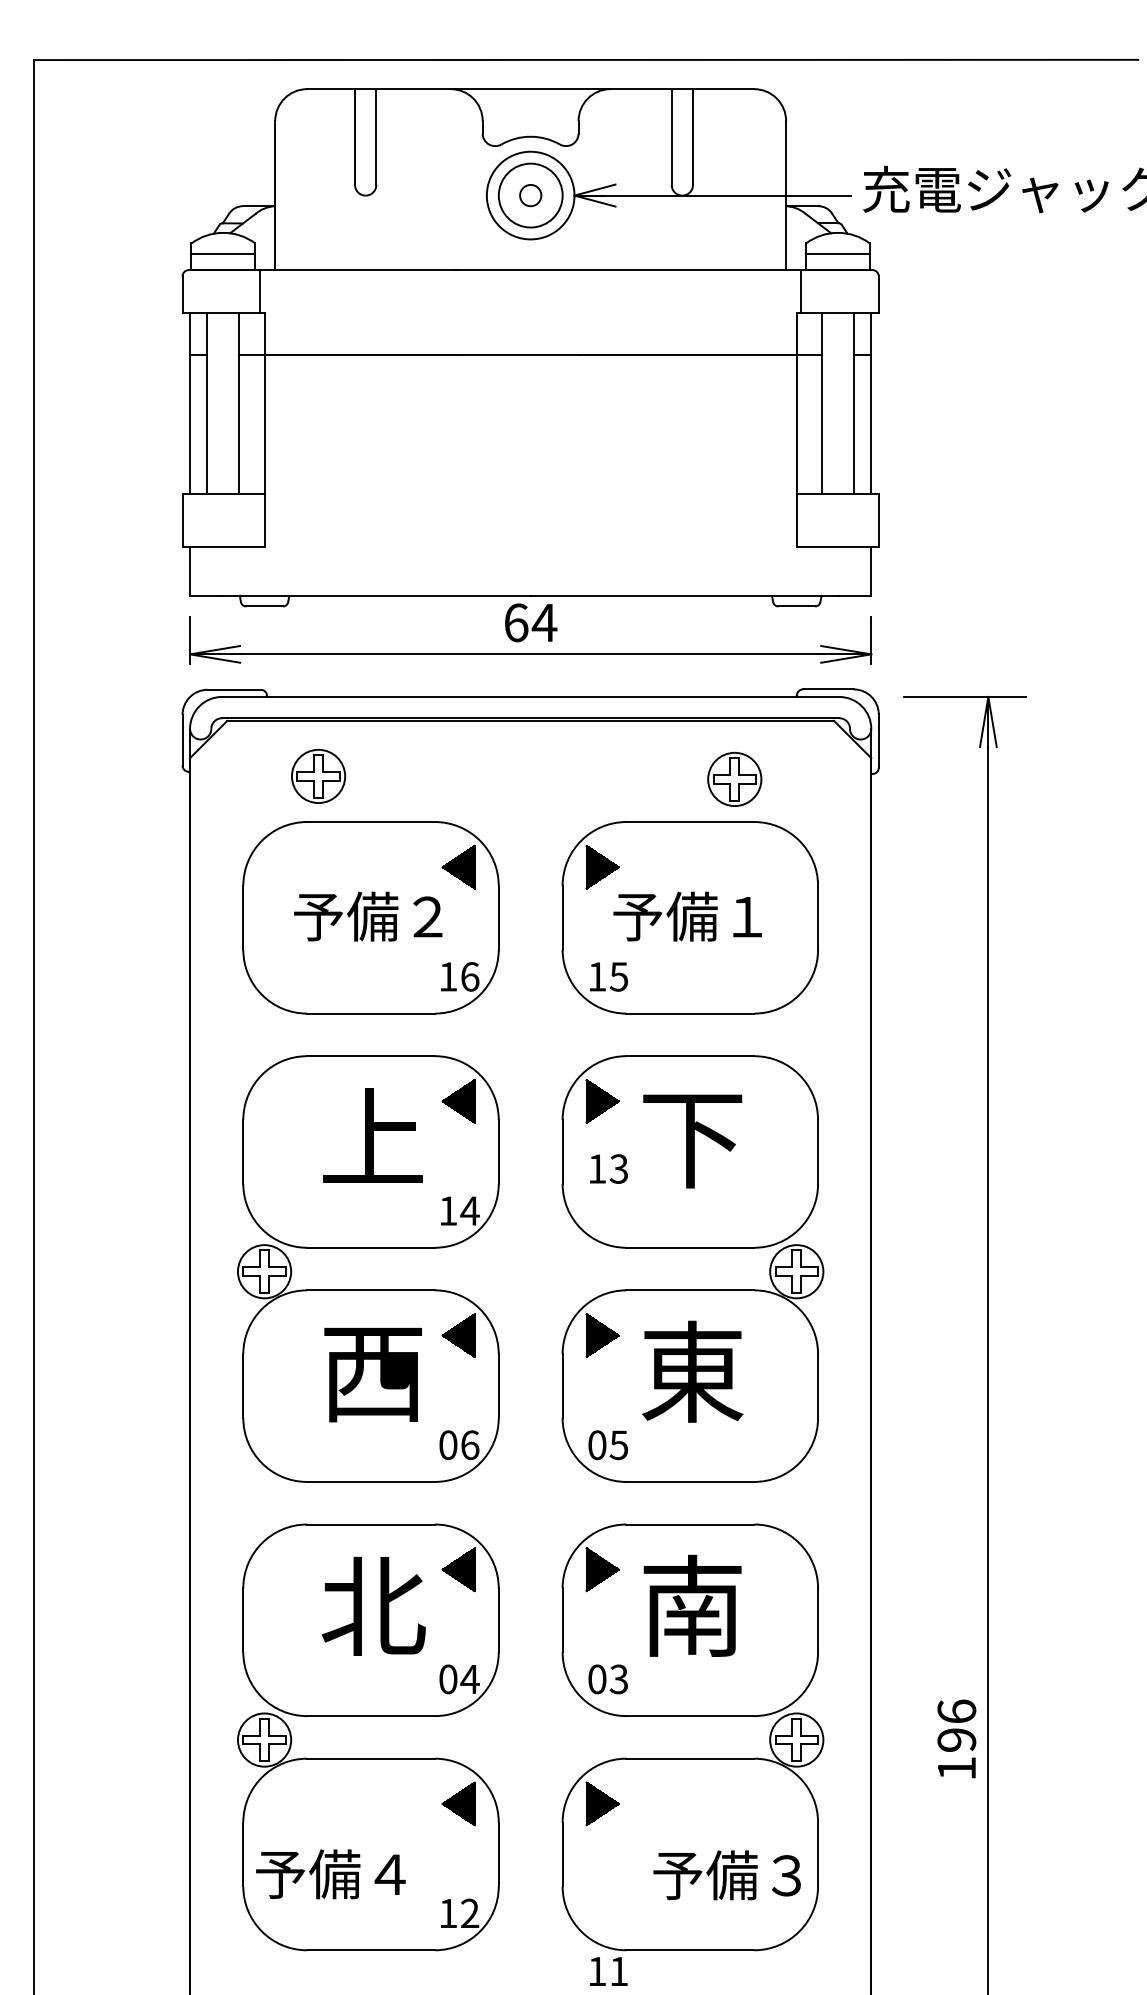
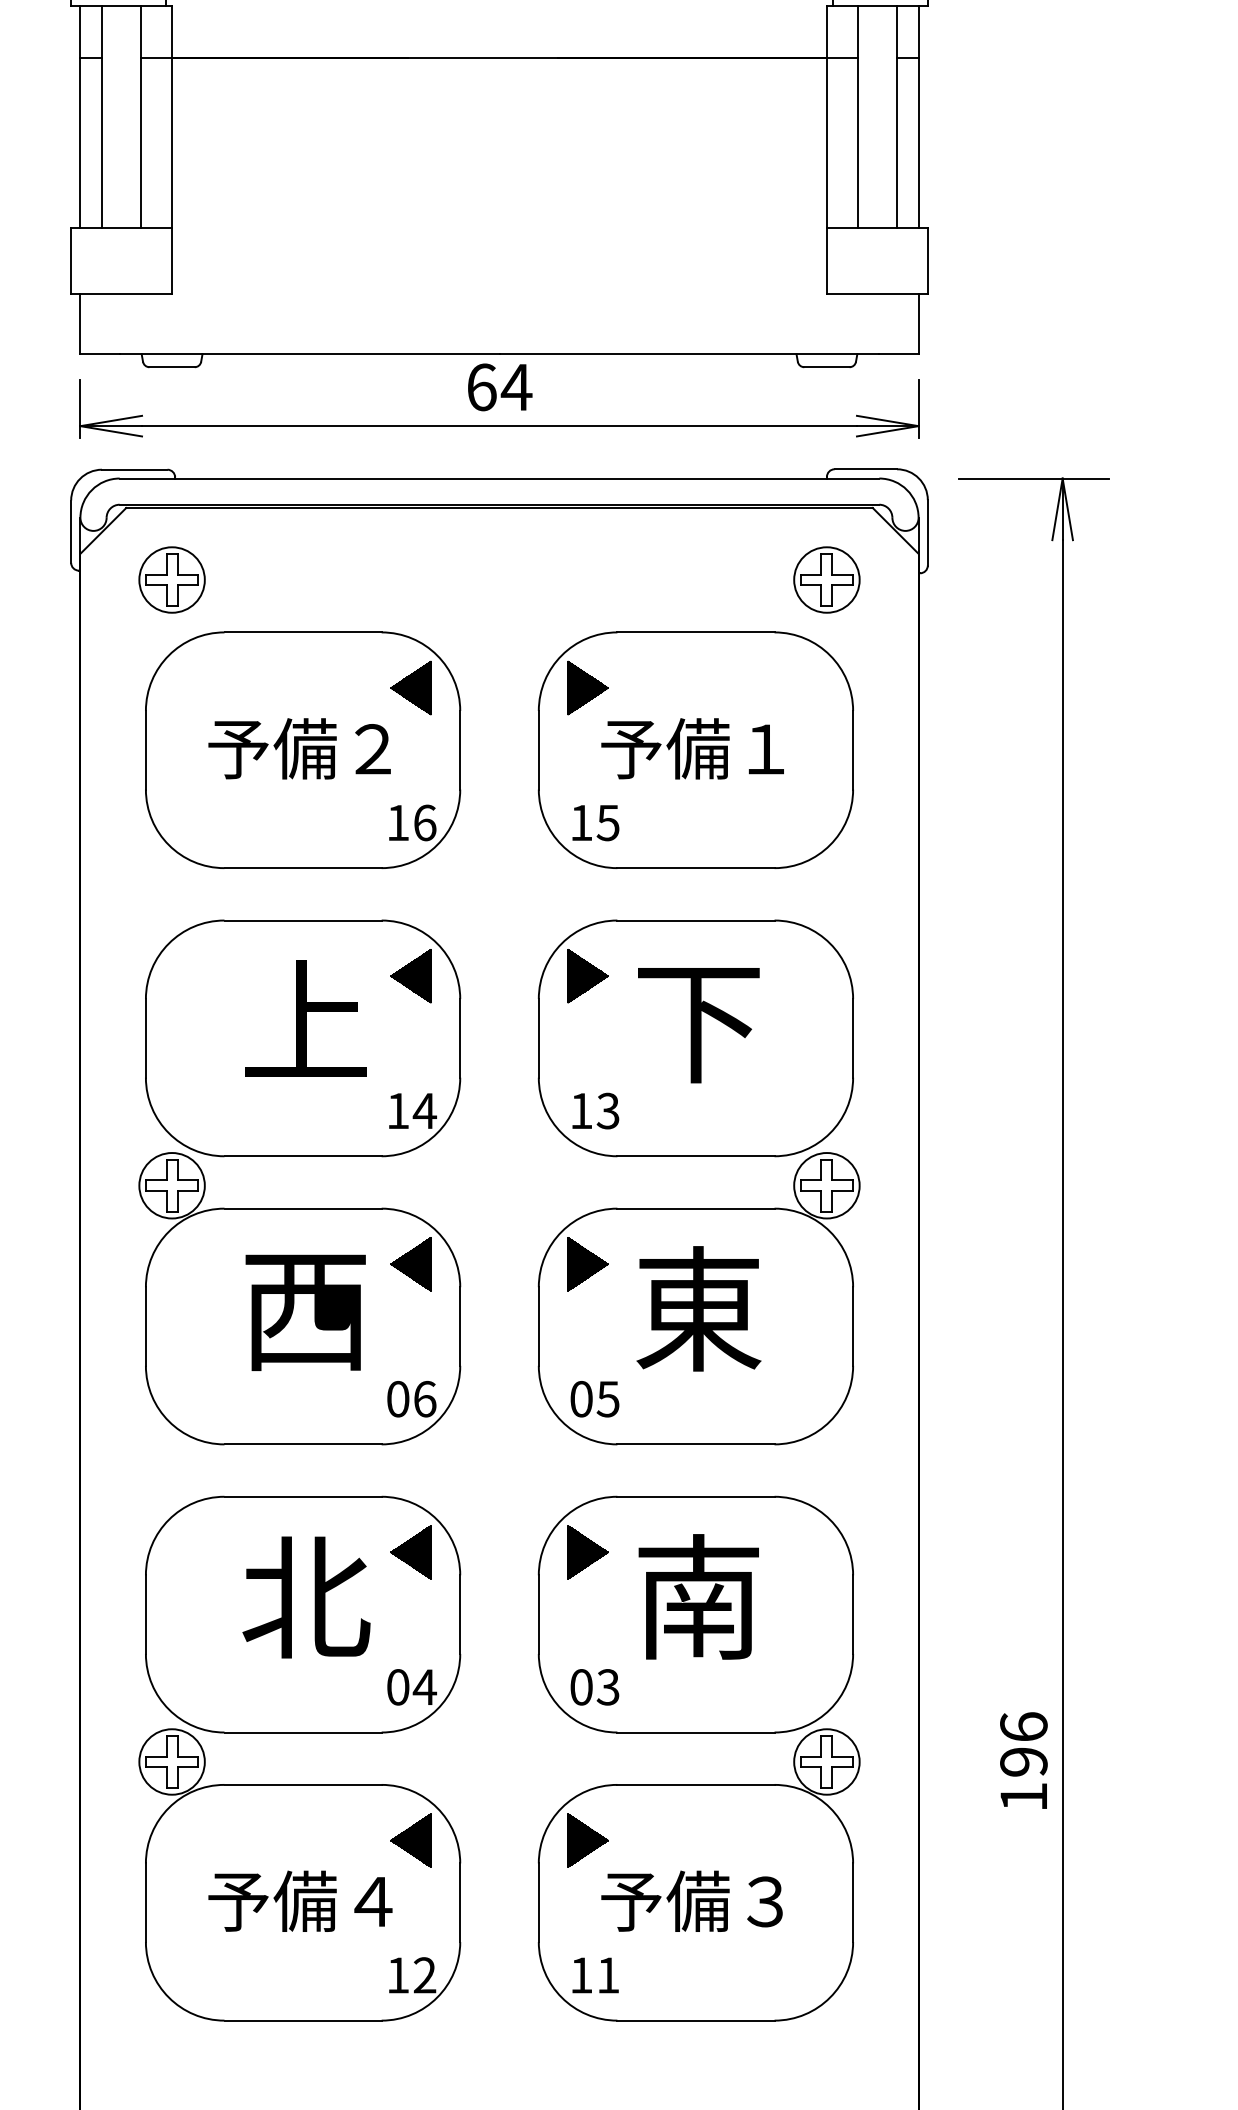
part: (318, 775) -> (172, 578), moved
part: (734, 778) -> (826, 578), moved
text: (608, 1168) -> (595, 1110), moved
text: (330, 1874) -> (299, 1901), moved
text: (726, 1875) -> (691, 1901), moved
text: (608, 1971) -> (595, 1975), moved

